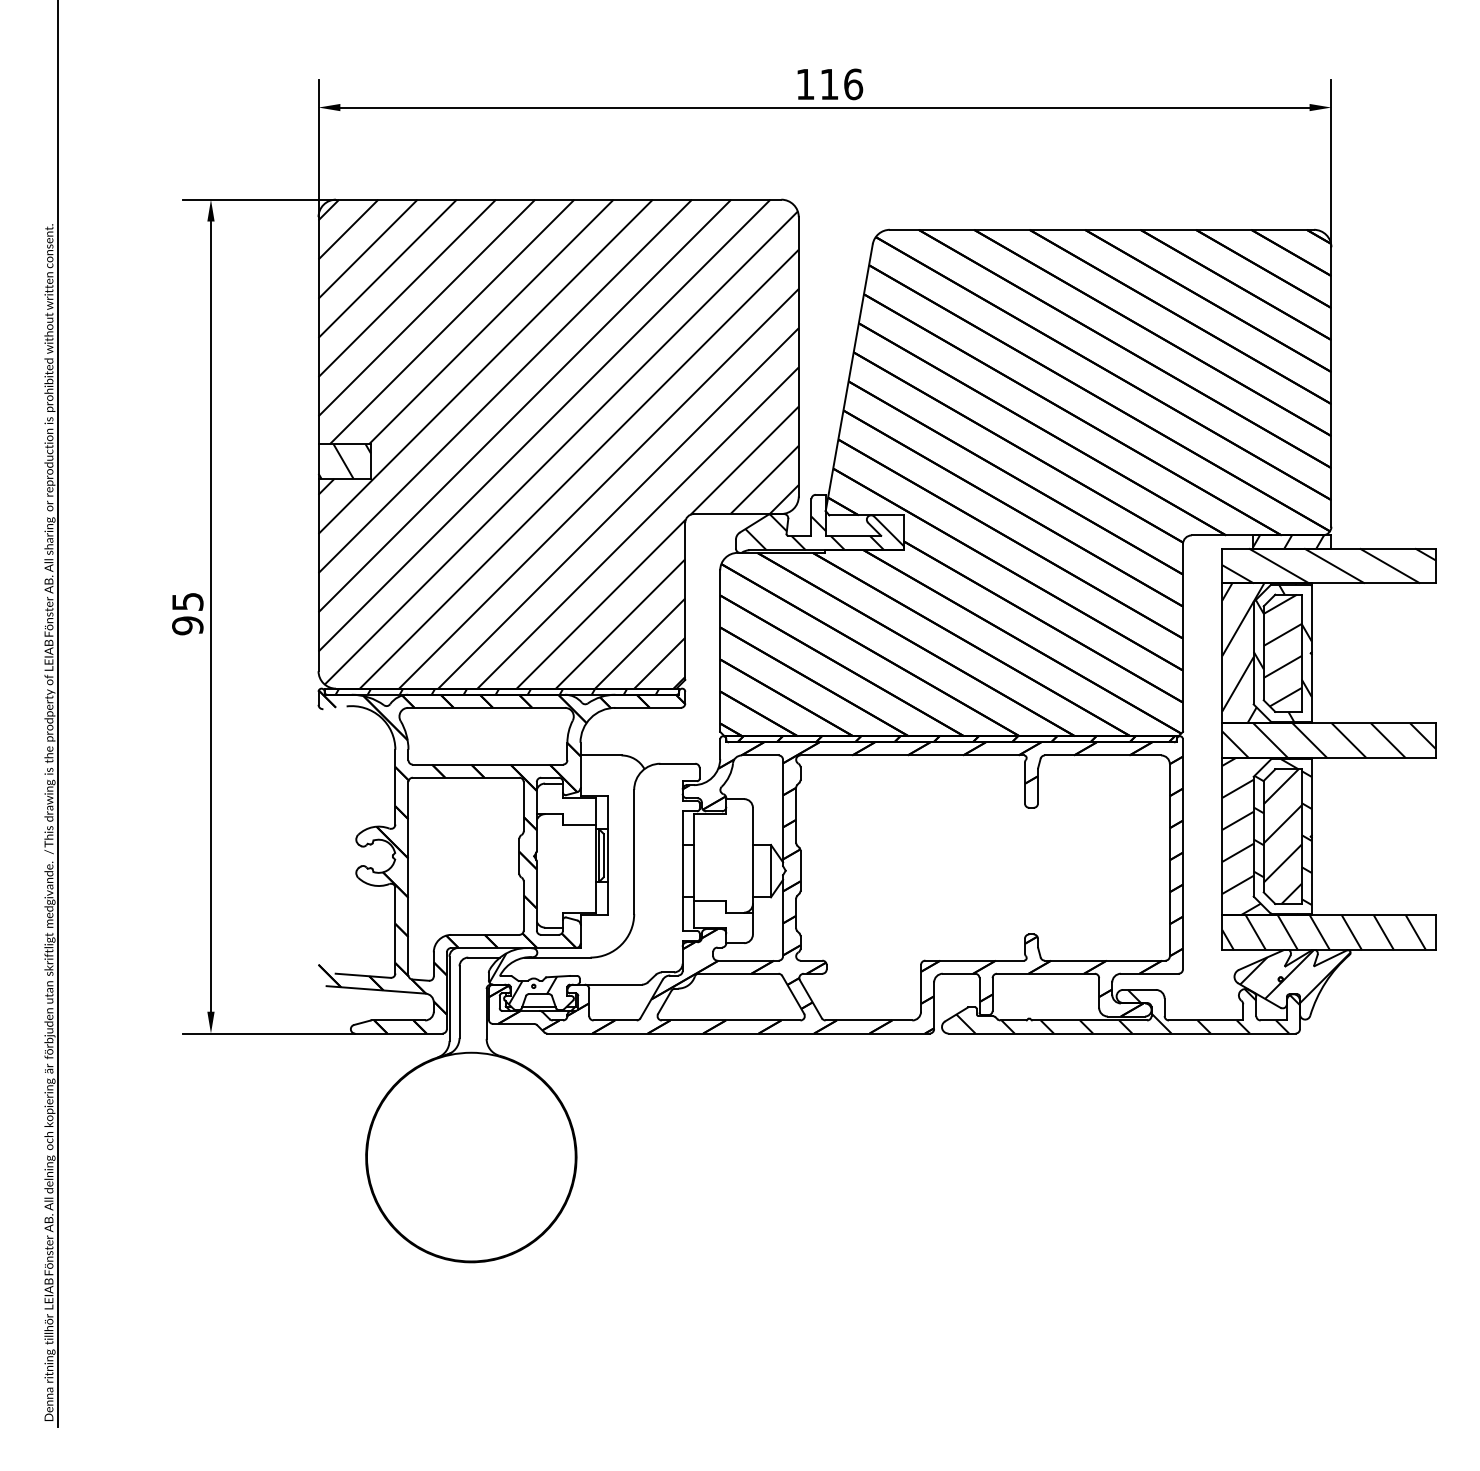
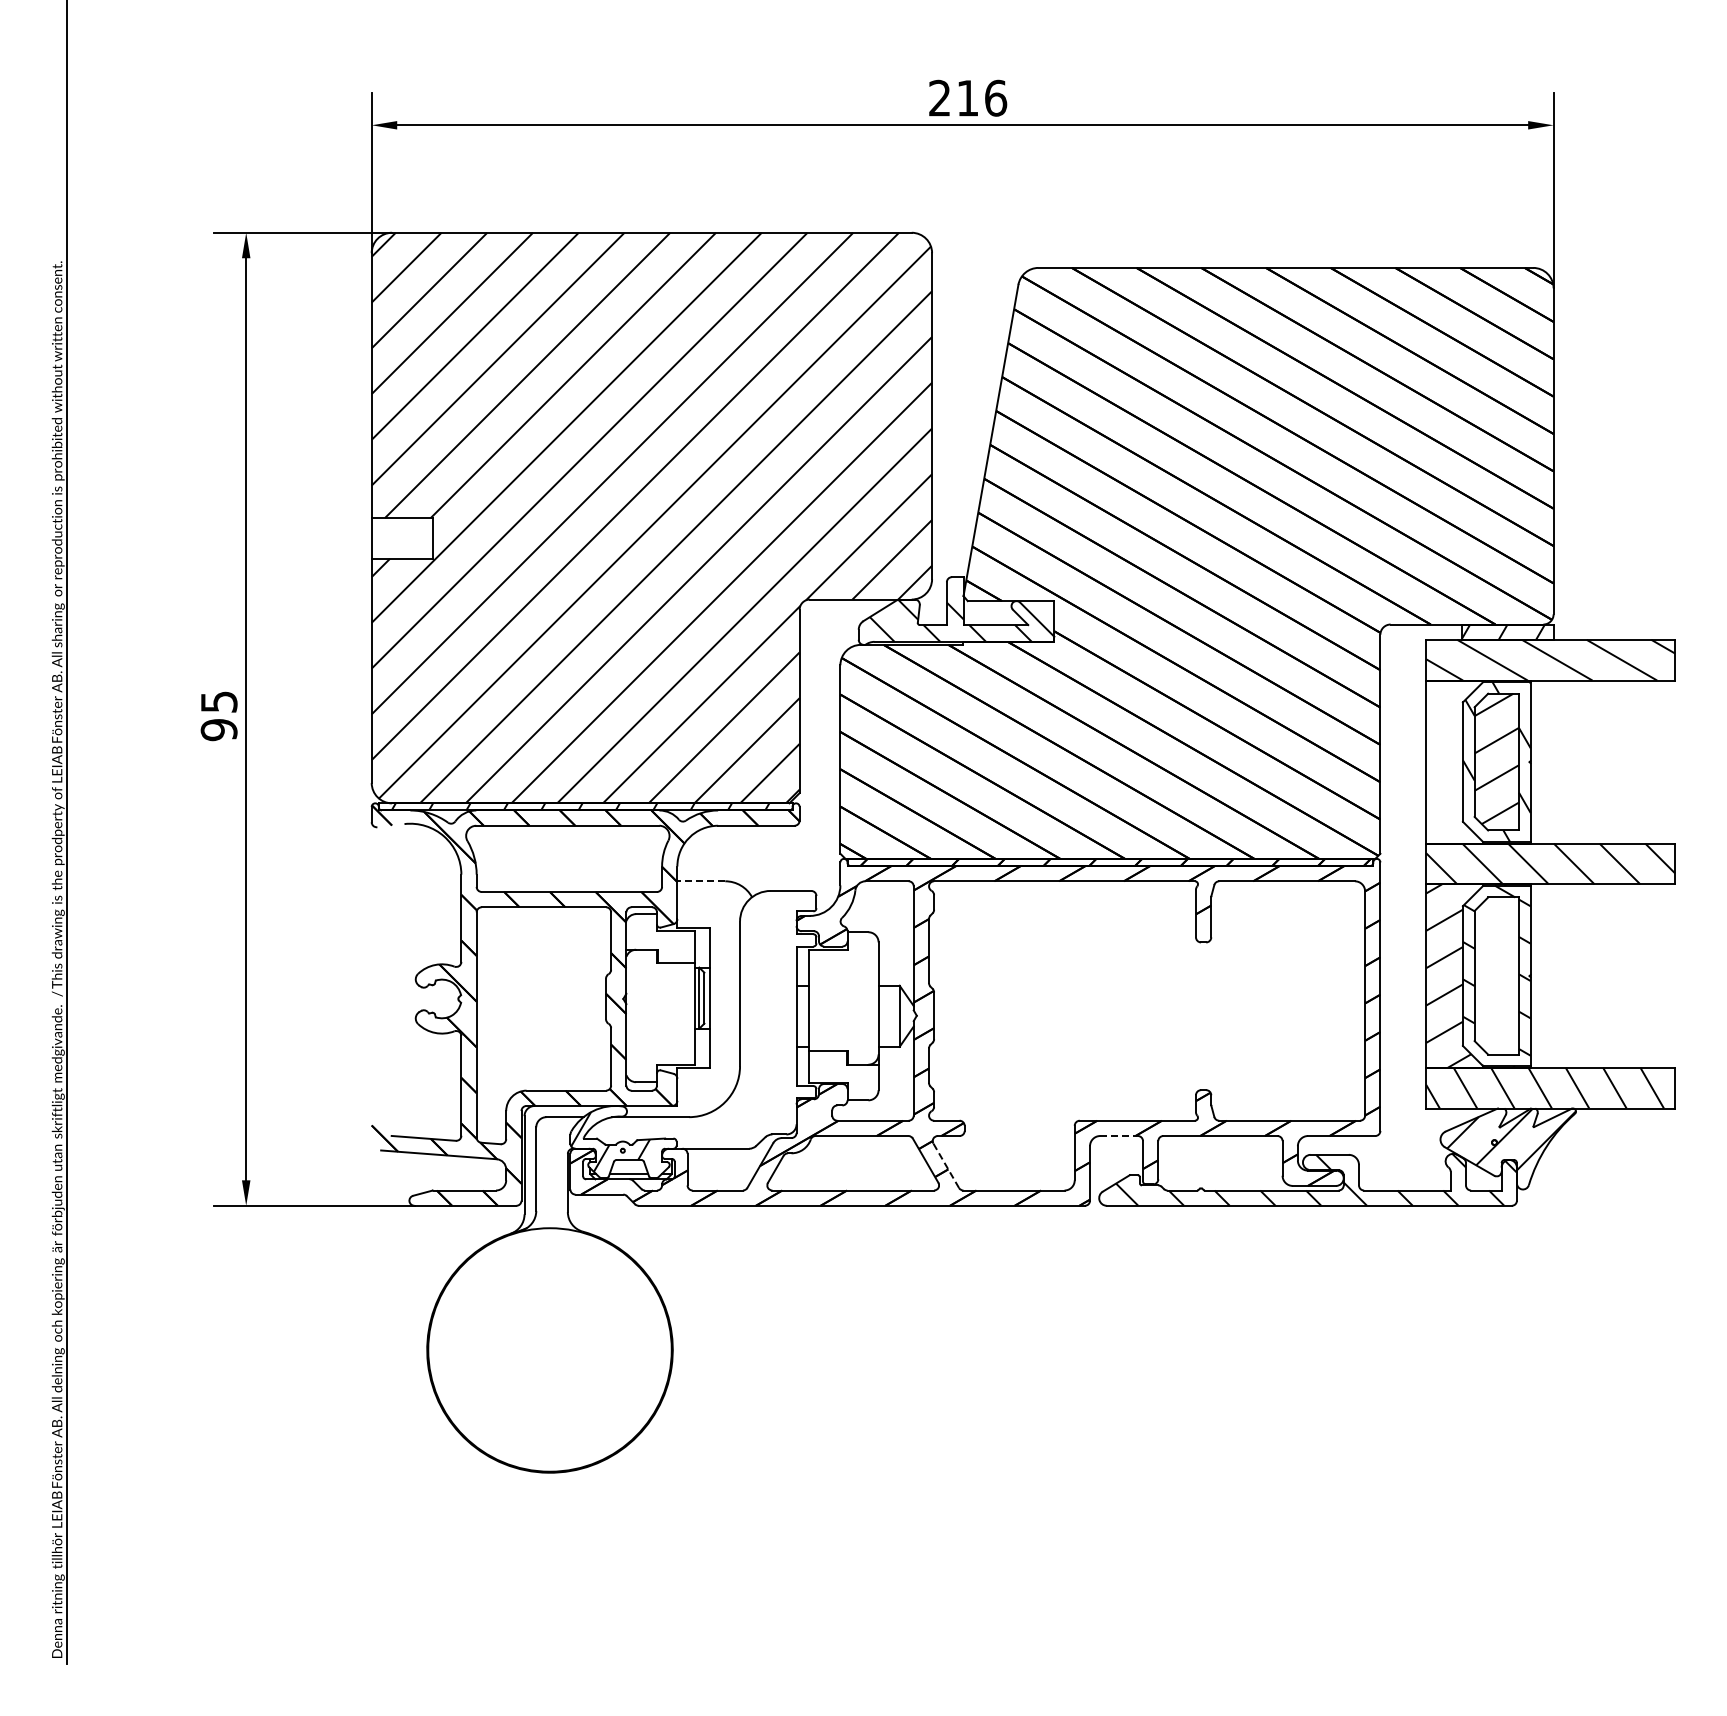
text: (805, 83) -> (939, 97), 116 -> 216
hatch: (344, 461) -> (401, 538), removed
hatch: (1267, 652) -> (1478, 761), removed
line: (601, 755) -> (701, 881), solid -> dashed
hatch: (1282, 836) -> (1496, 975), removed
line: (959, 974) -> (1119, 1136), solid -> dashed
line: (811, 999) -> (946, 1165), solid -> dashed

